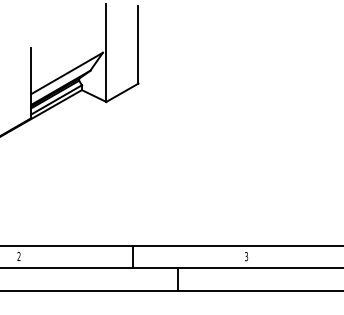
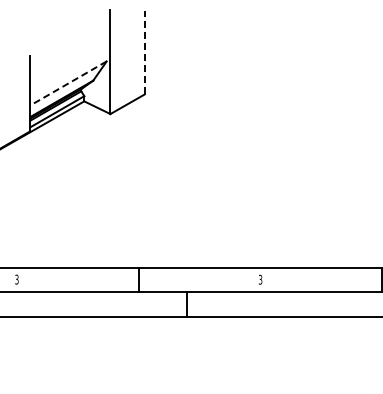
line: (138, 44) -> (144, 52), solid -> dashed
line: (67, 73) -> (68, 83), solid -> dashed
text: (18, 256) -> (16, 279), 2 -> 3

